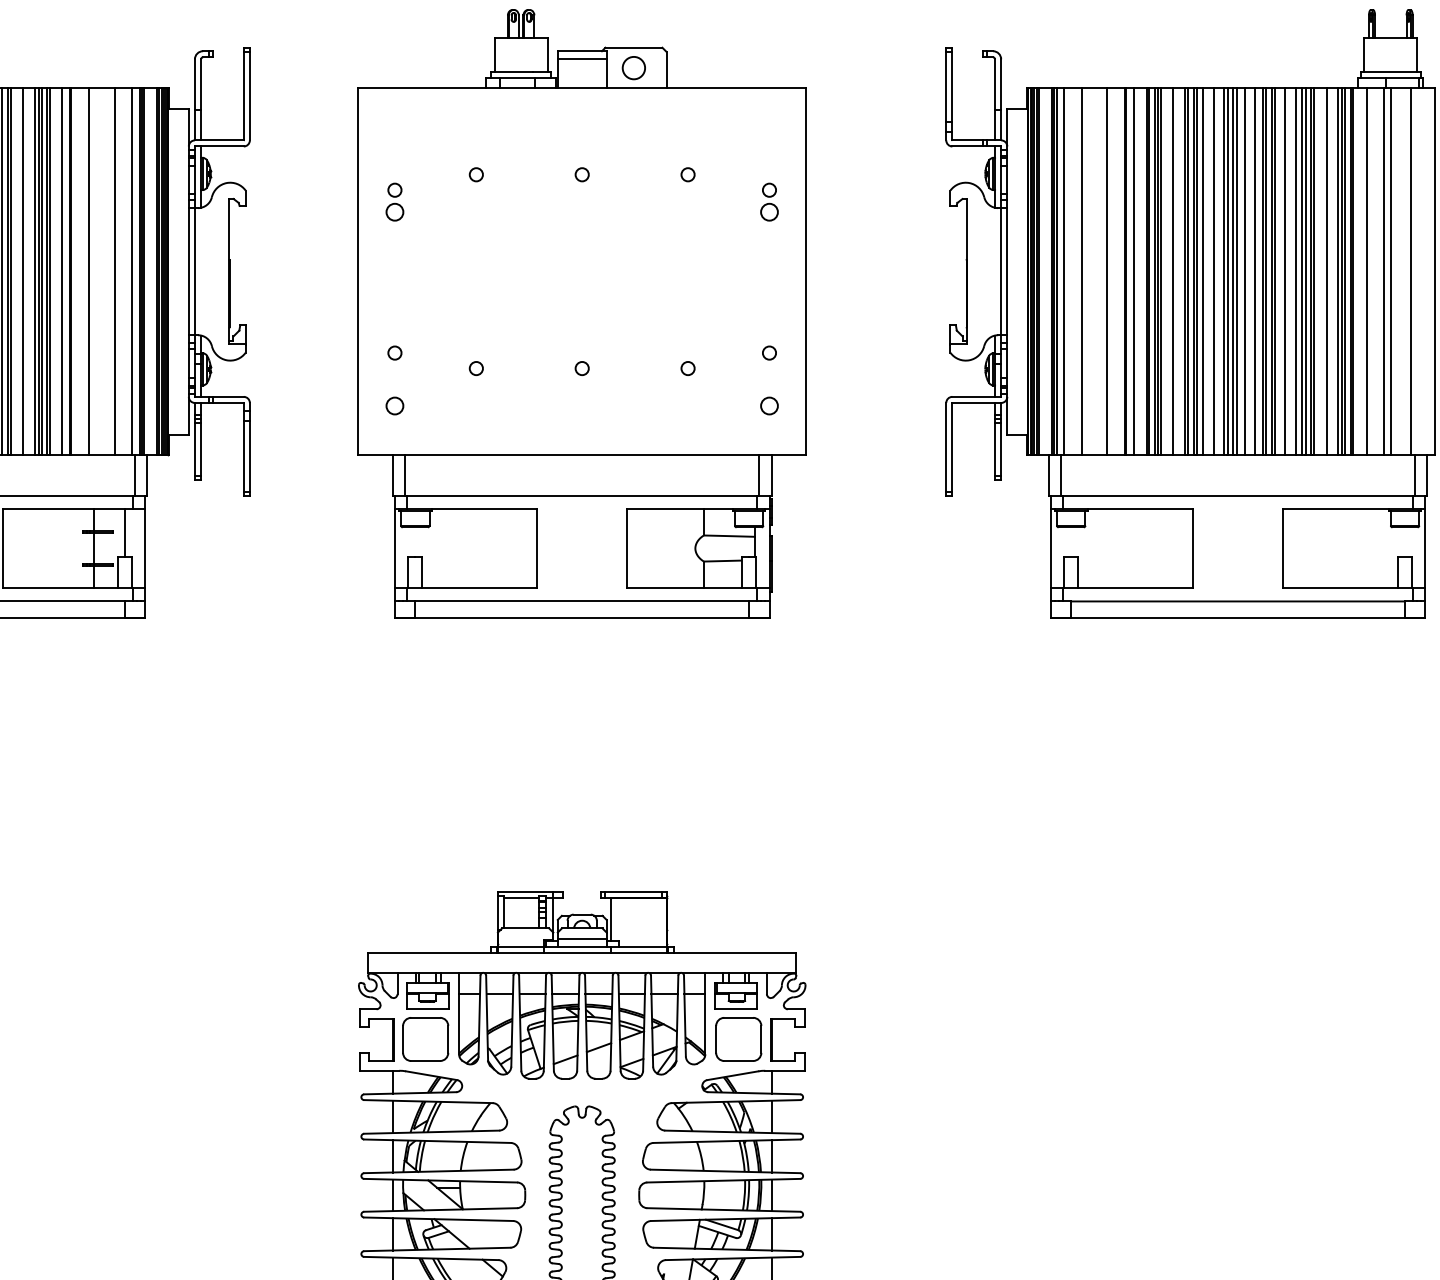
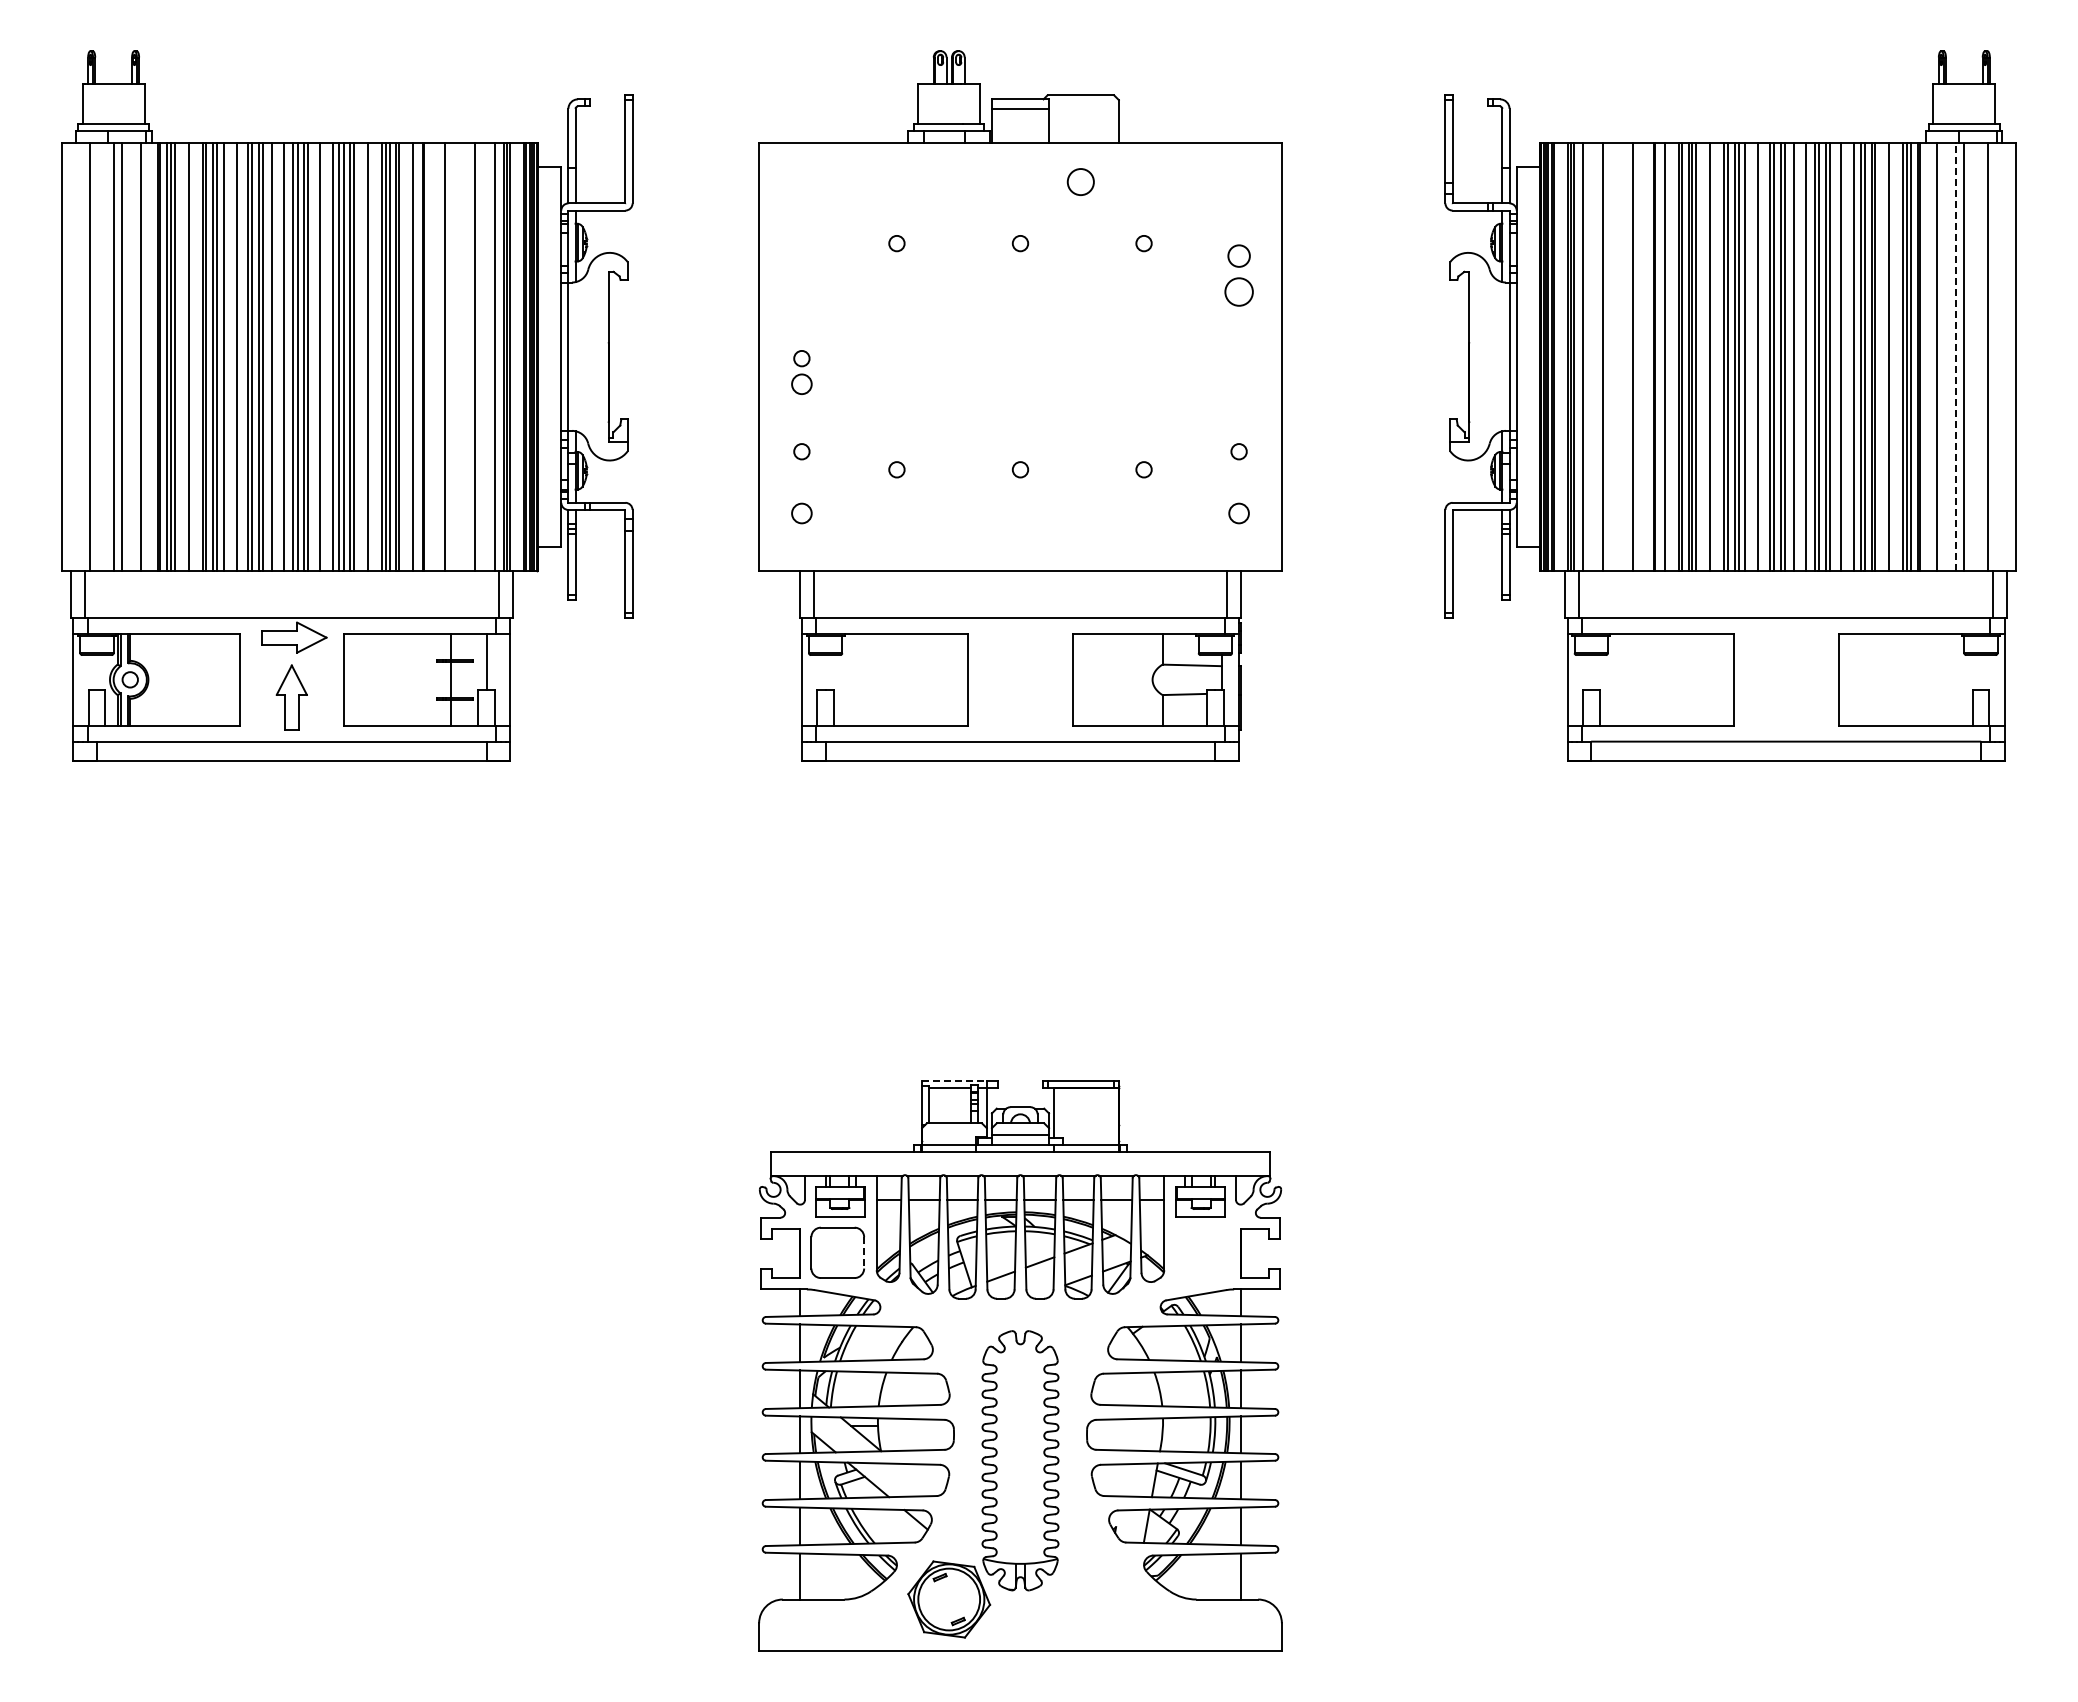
circle: (633, 67) -> (1080, 181), moved
part: (394, 202) -> (801, 372), moved
part: (768, 202) -> (1238, 275), size x1.4
line: (1384, 271) -> (1956, 356), solid -> dashed
line: (525, 891) -> (954, 1080), solid -> dashed
line: (448, 1039) -> (864, 1252), solid -> dashed
part: (739, 1039) -> (1203, 1252), removed

